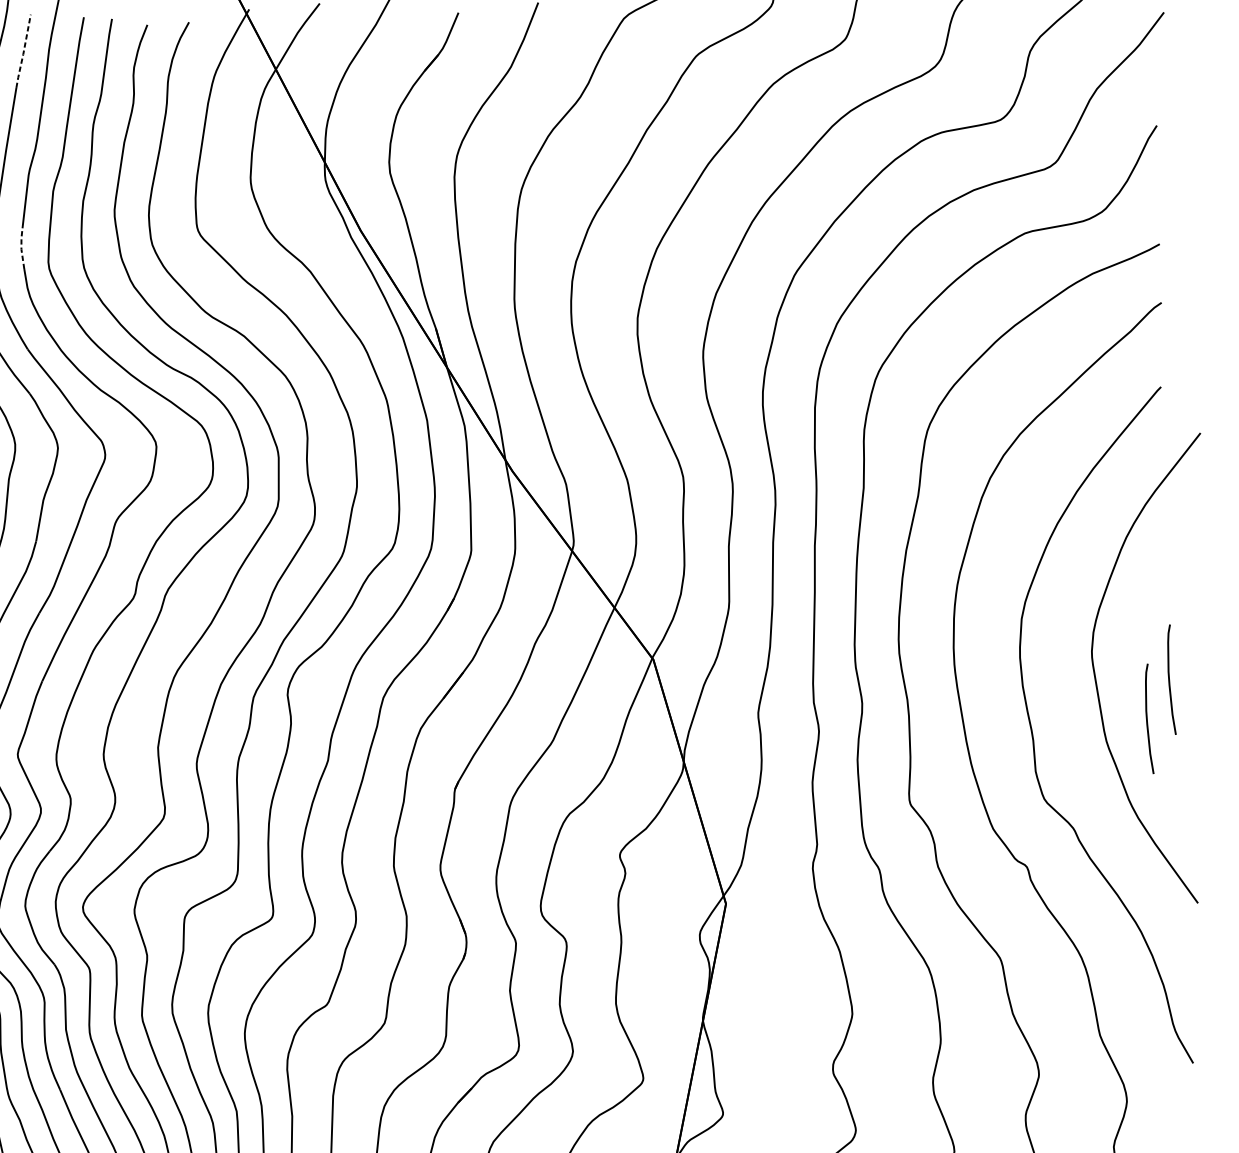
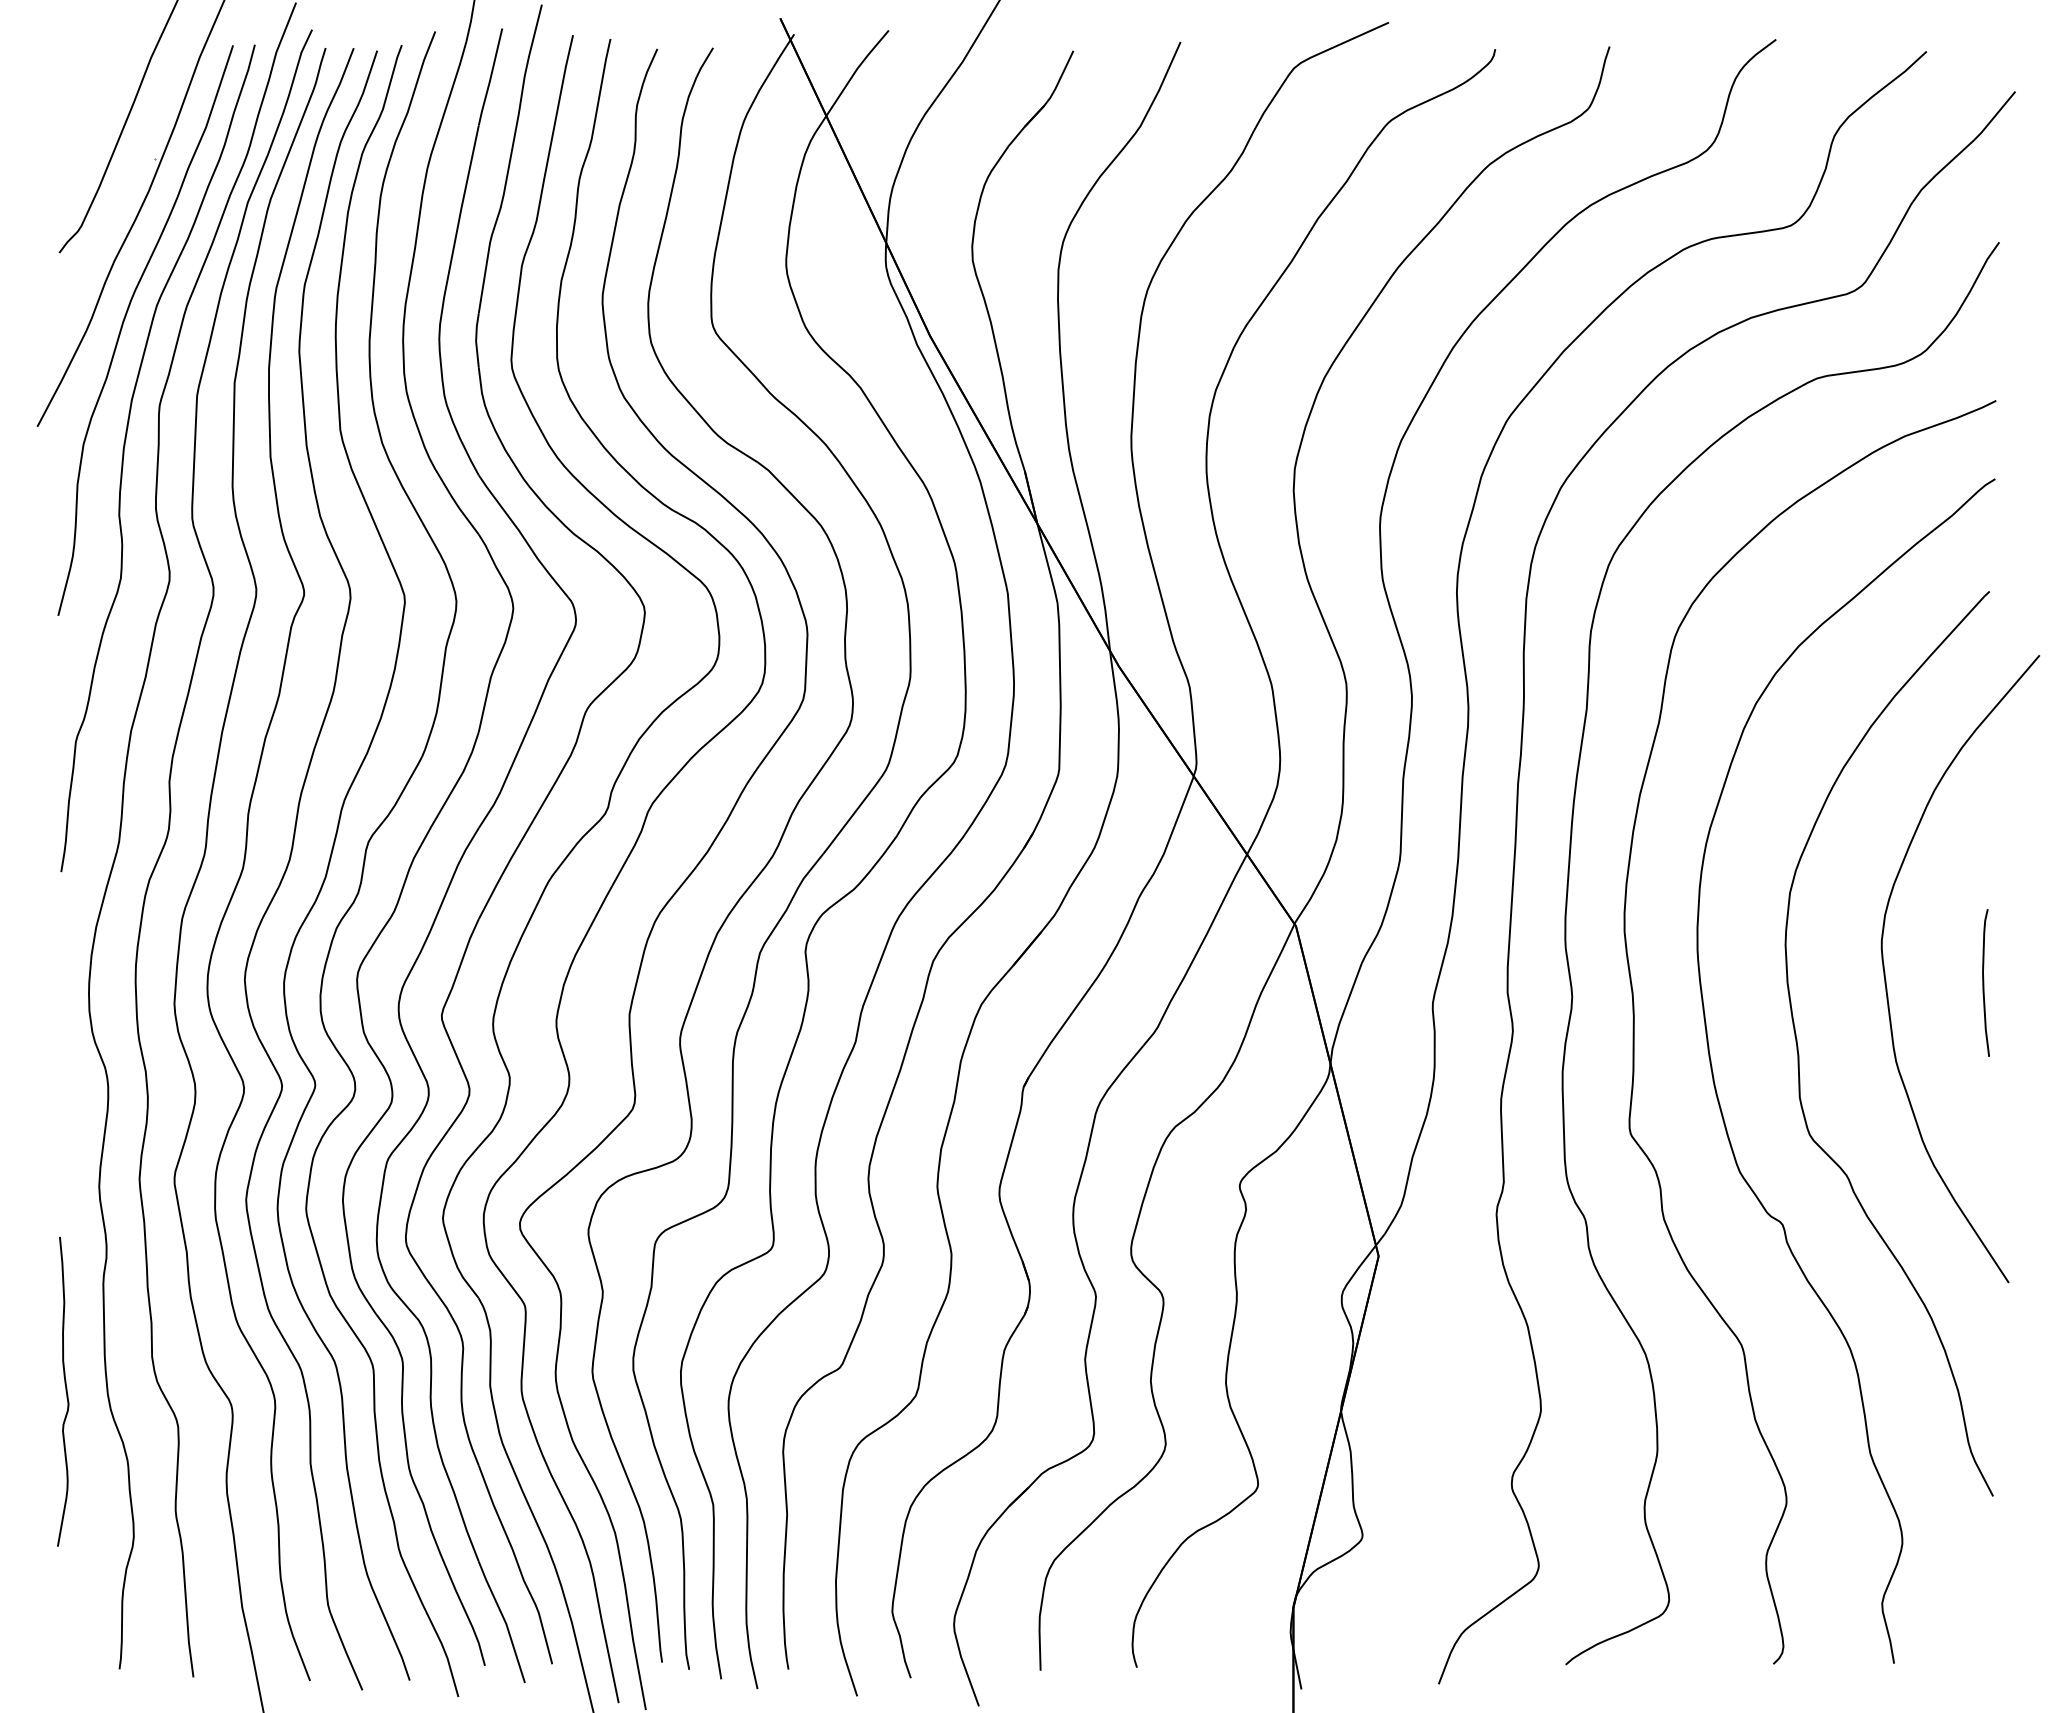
line: (23, 51) -> (490, 77), dashed -> solid
line: (21, 247) -> (476, 339), dashed -> solid
curve: (1147, 718) -> (1952, 1033), removed

